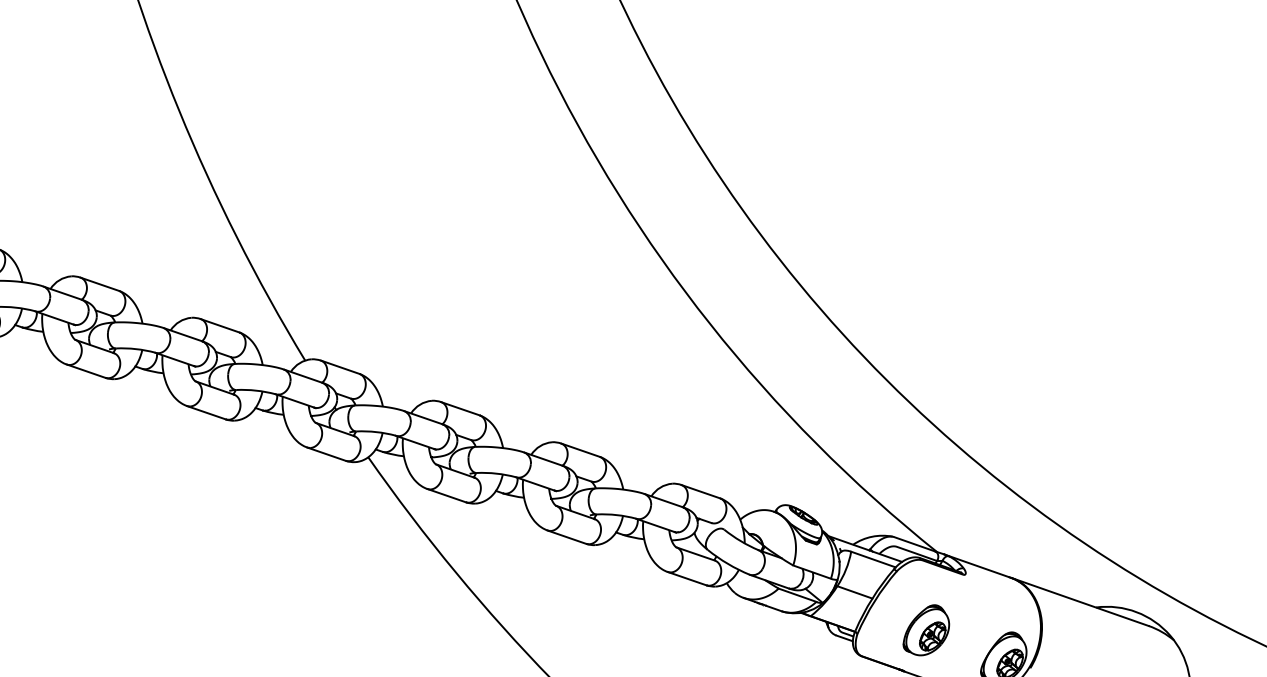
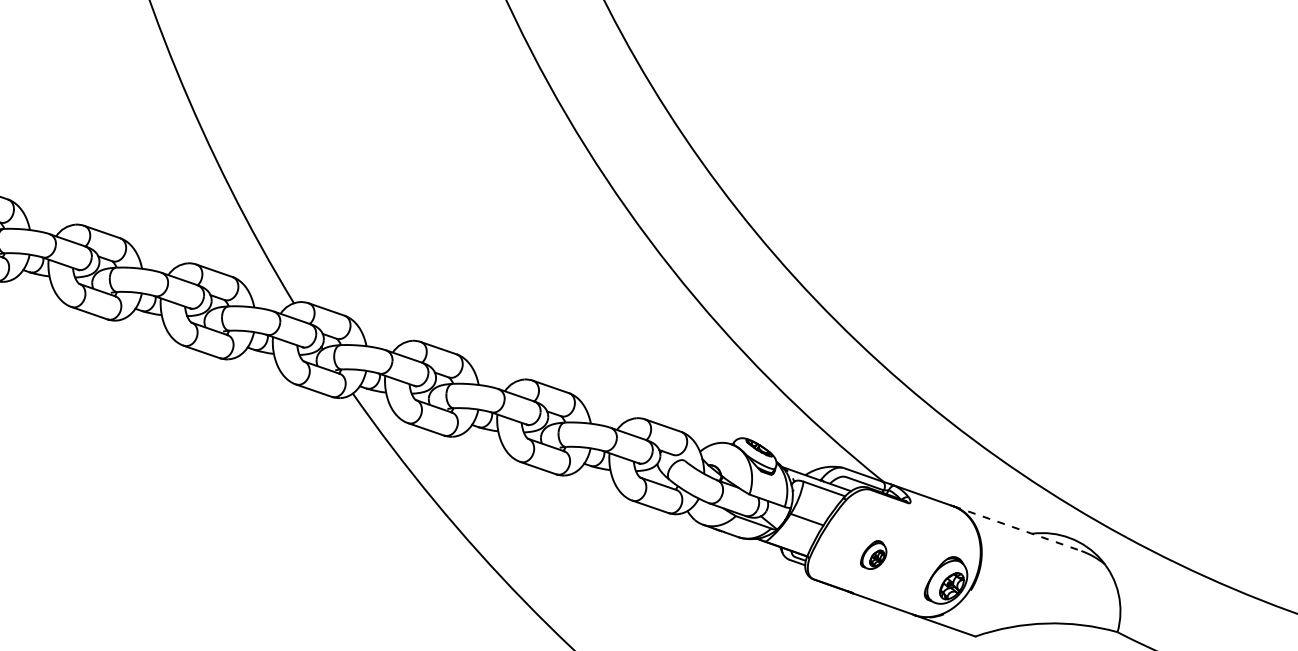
line: (1080, 601) -> (1017, 528), solid -> dashed
part: (926, 629) -> (873, 554), size x0.6

